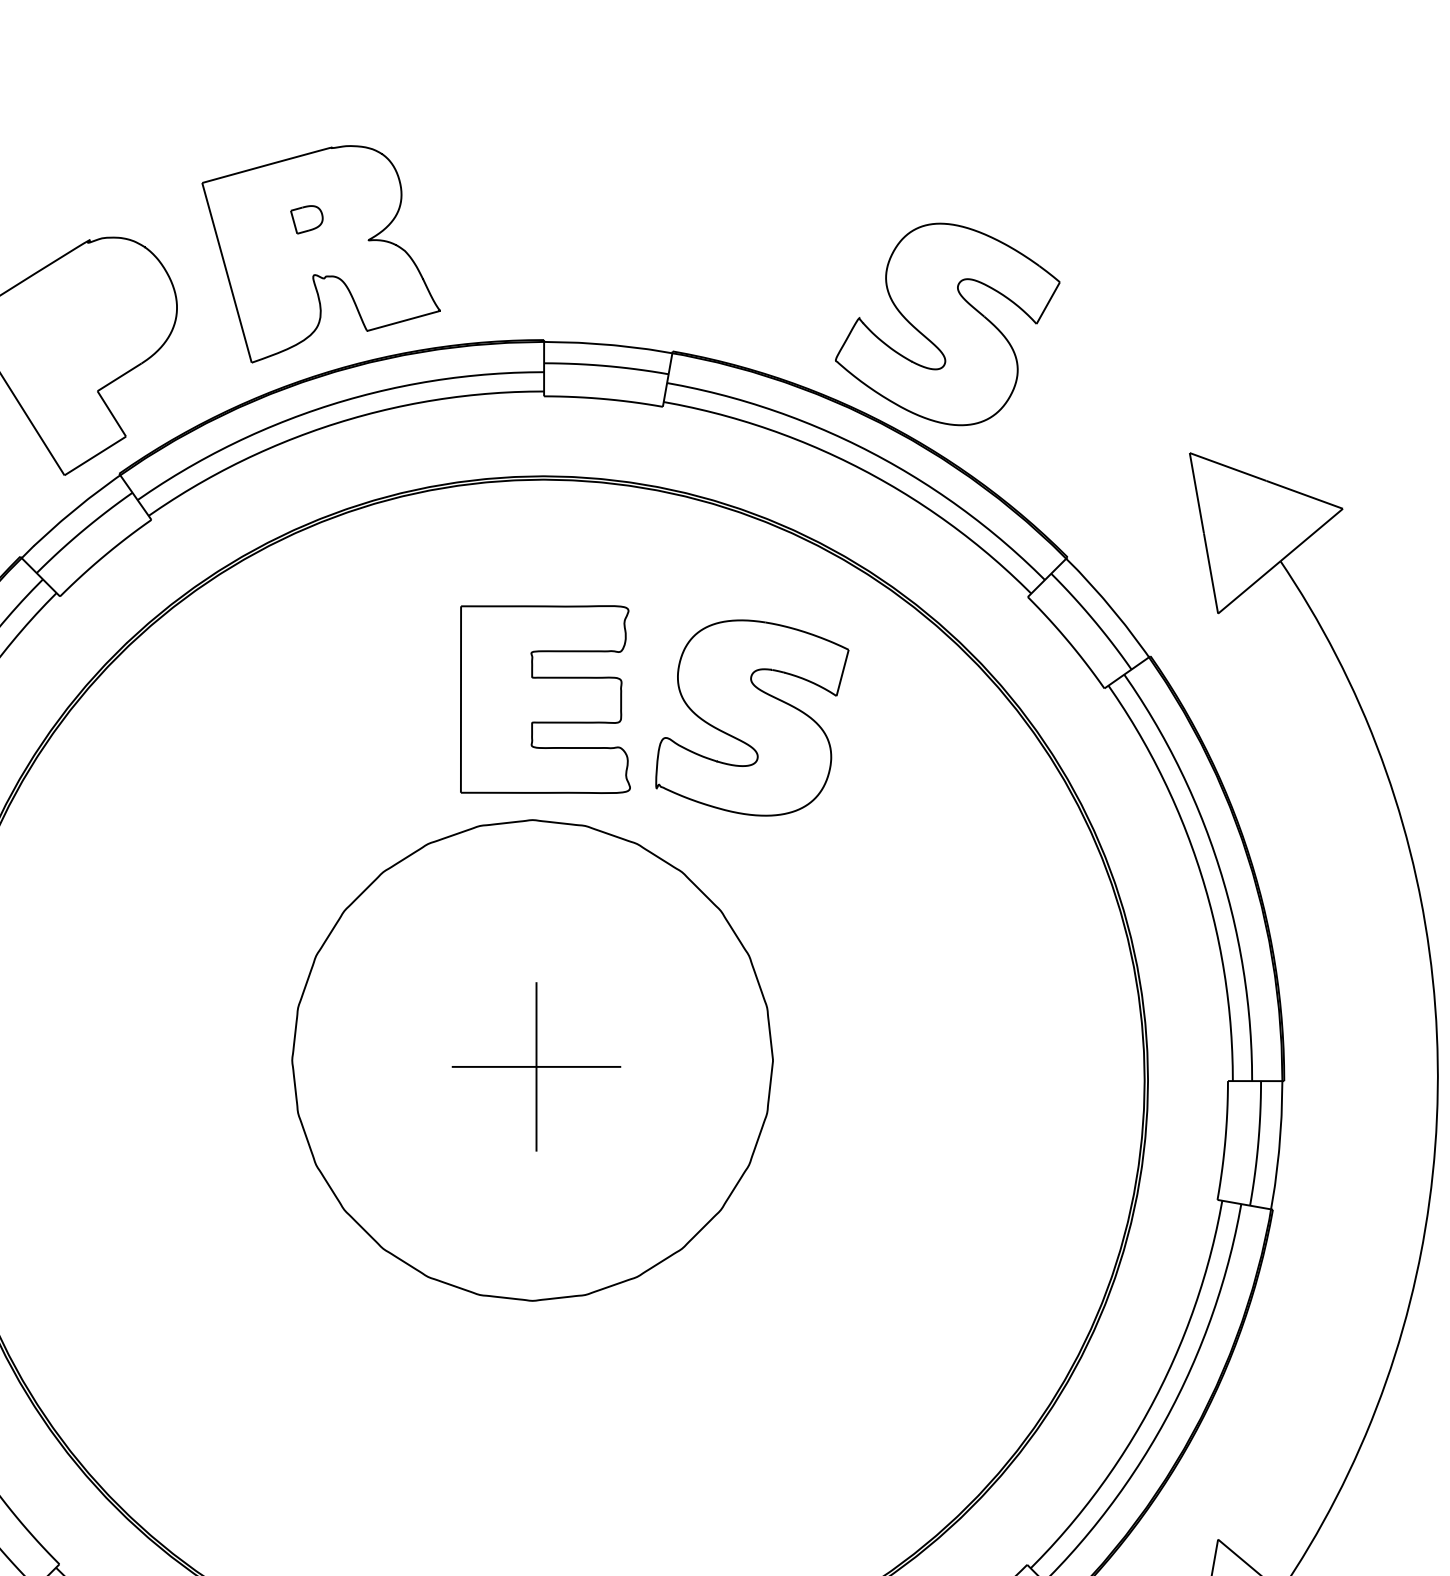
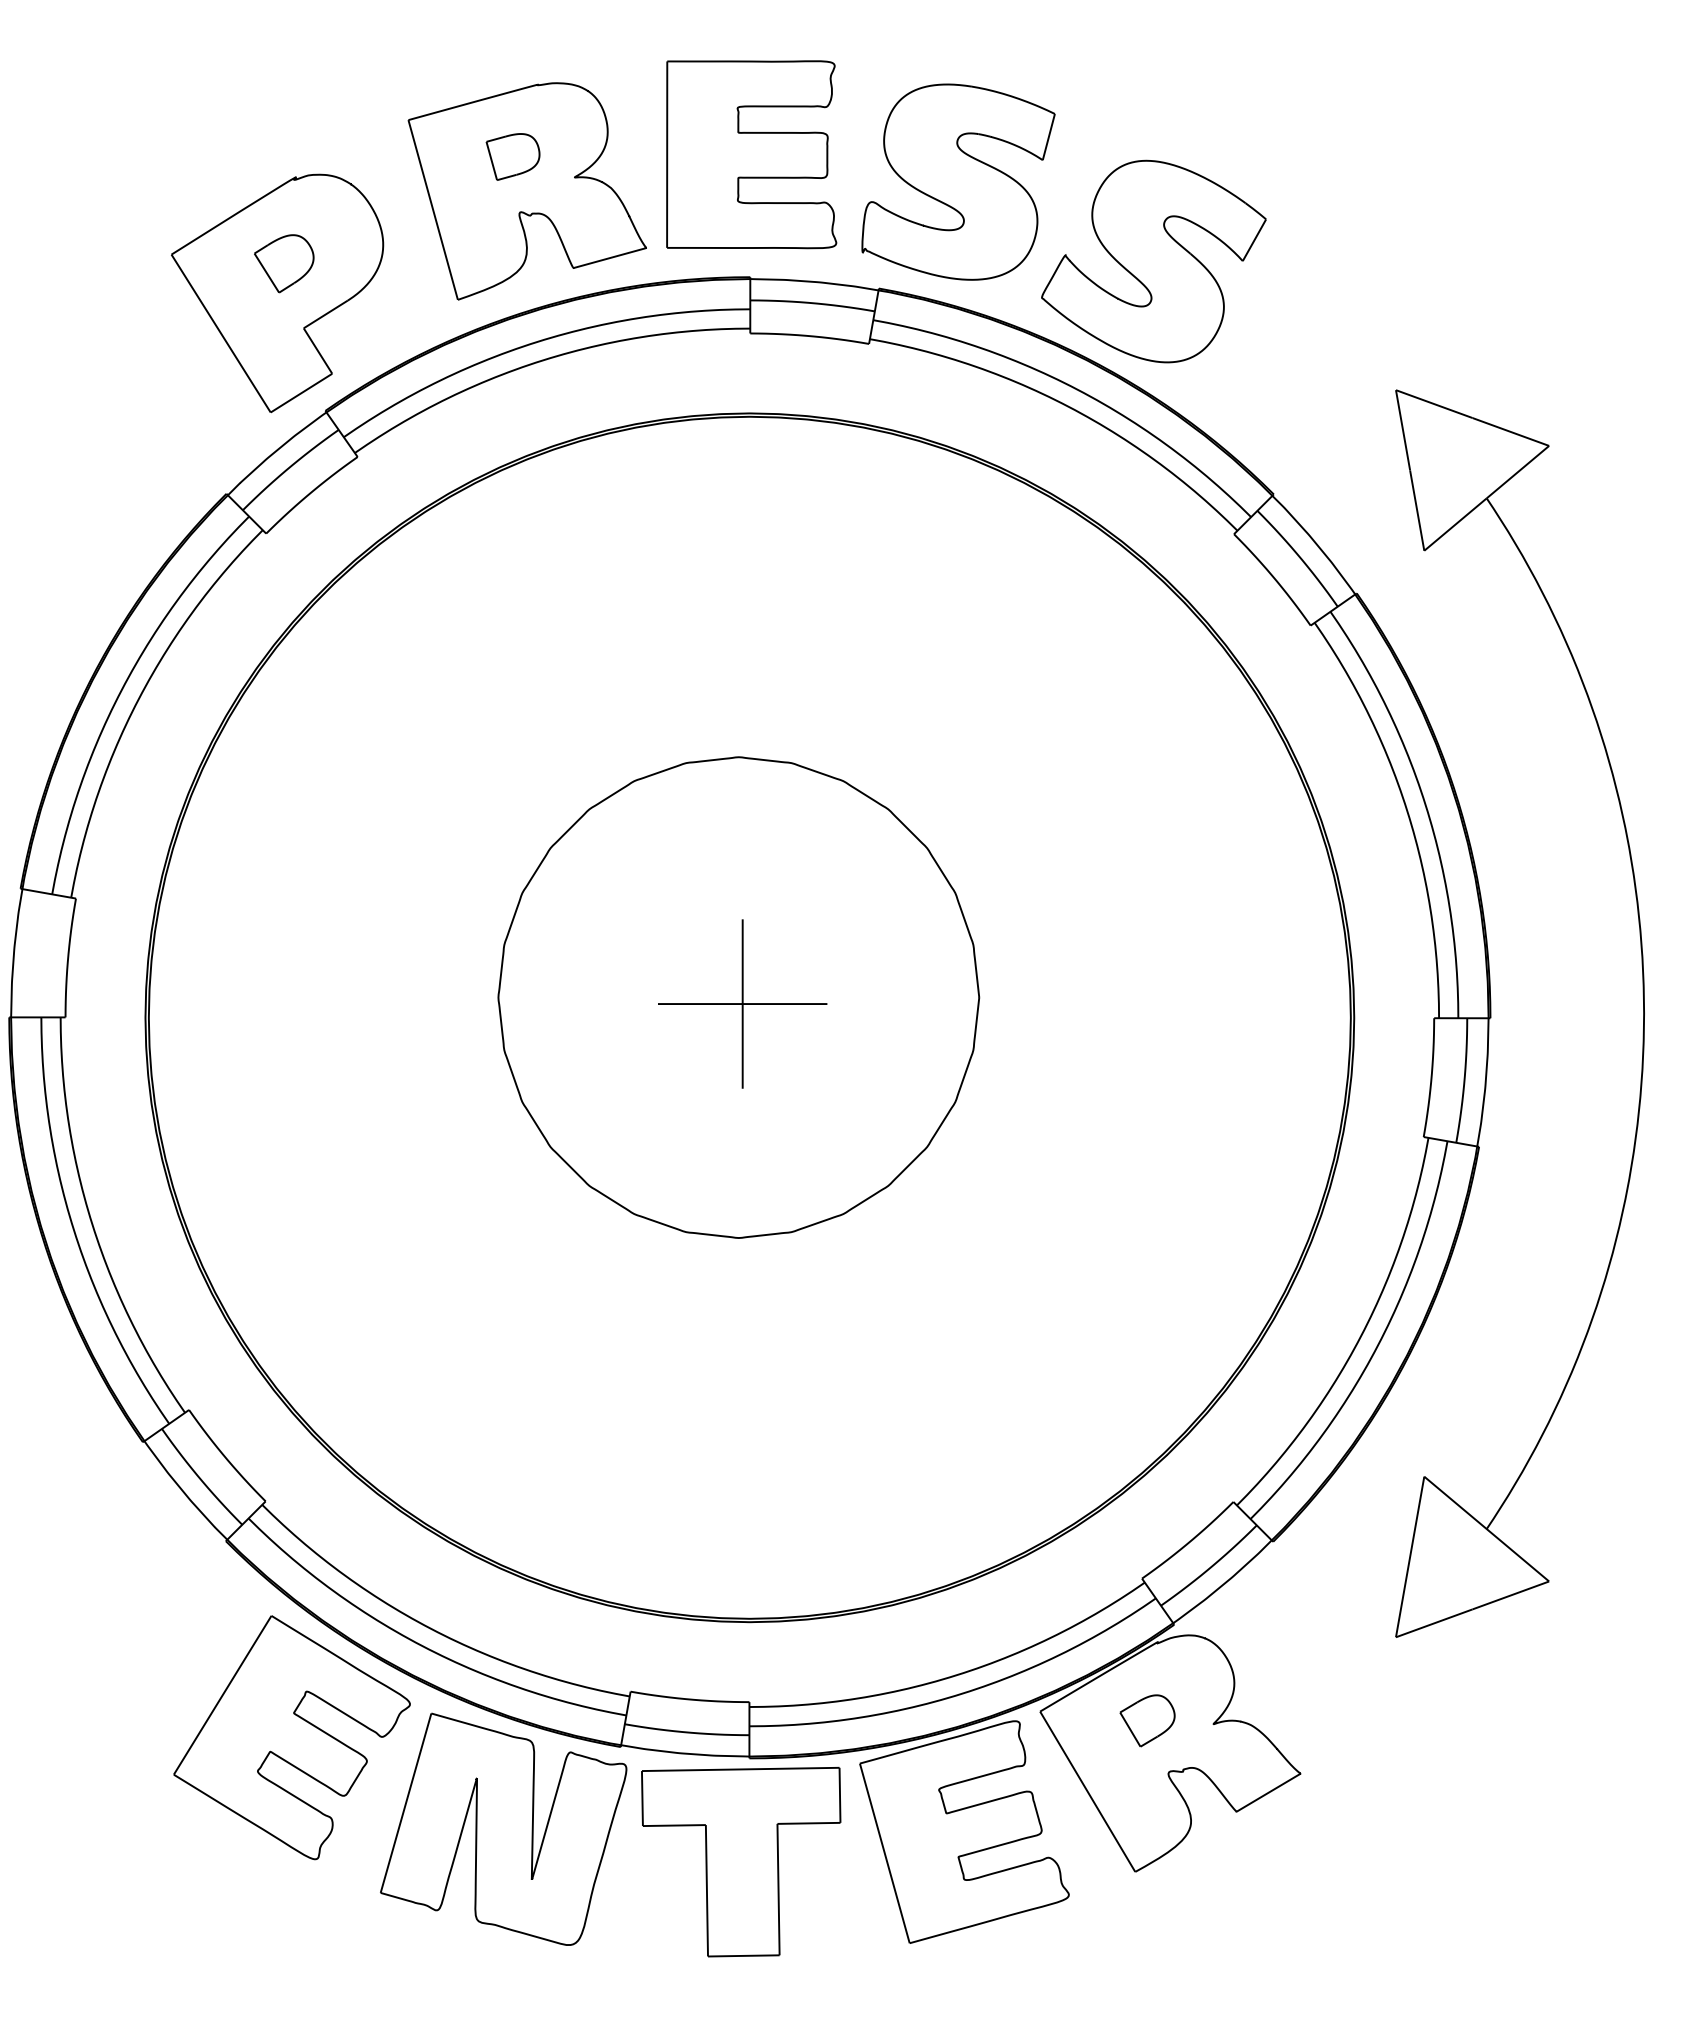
part: (306, 219) -> (512, 156), size x1.67
part: (78, 326) -> (284, 263), added
part: (545, 699) -> (751, 154), moved
part: (752, 717) -> (958, 181), moved

